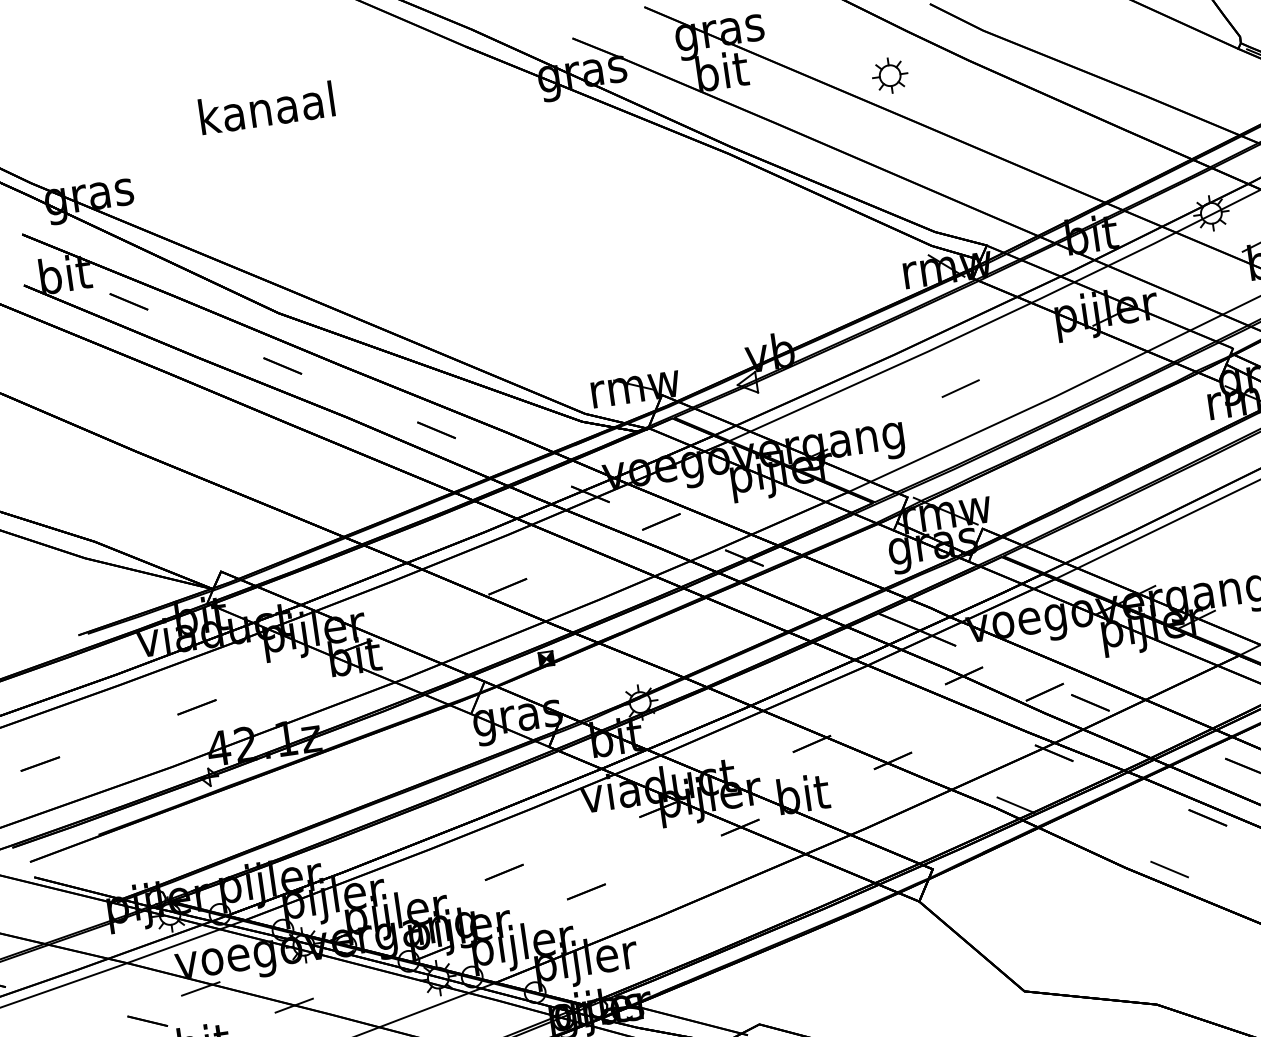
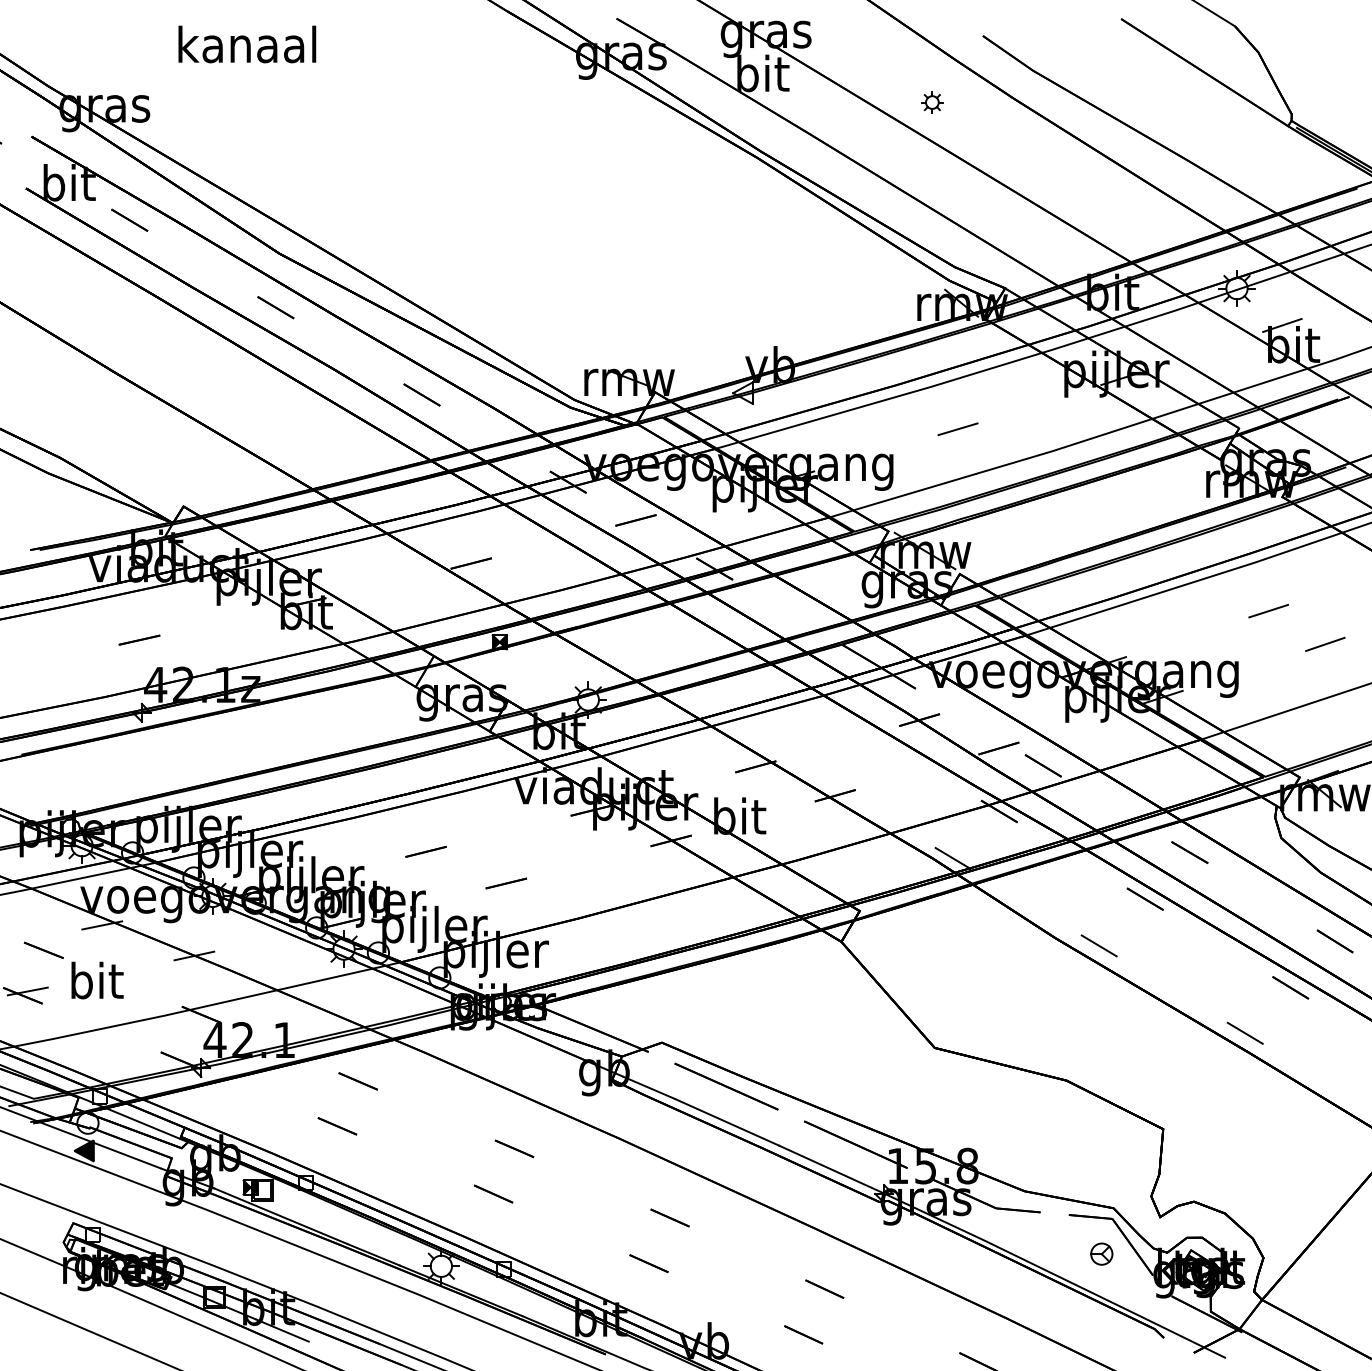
part: (890, 75) -> (932, 102), size x0.6
text: (266, 108) -> (247, 44), moved

